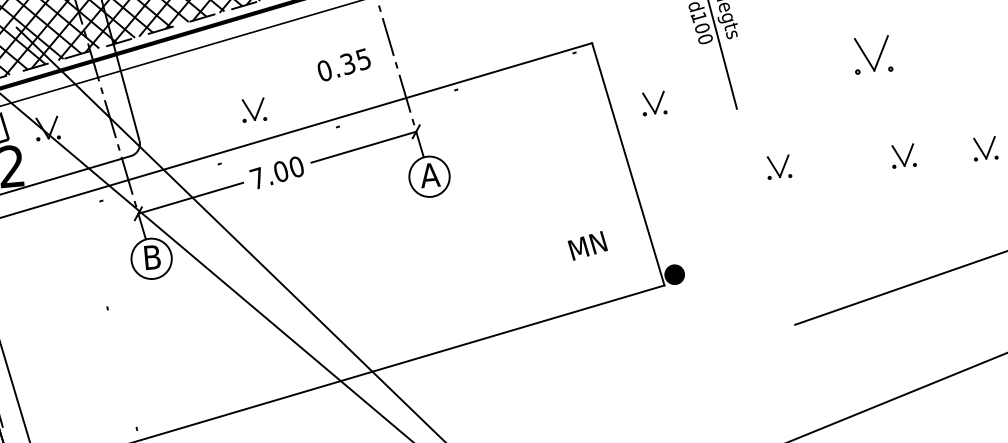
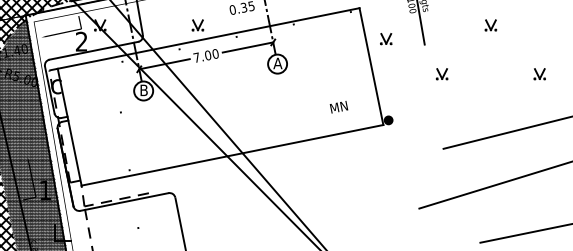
part: (872, 55) -> (490, 25), size x0.62
part: (902, 156) -> (500, 74), removed
text: (586, 246) -> (338, 107), moved

